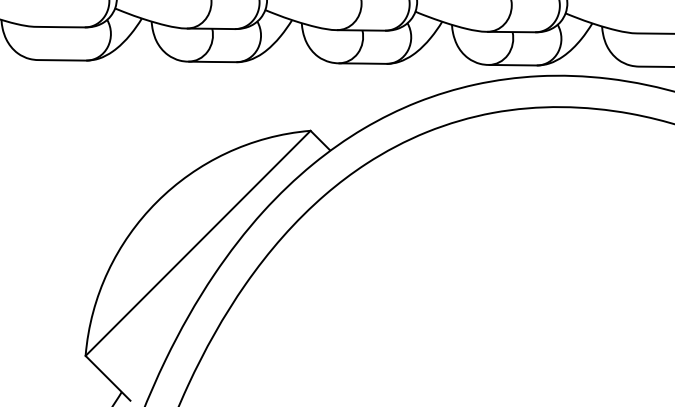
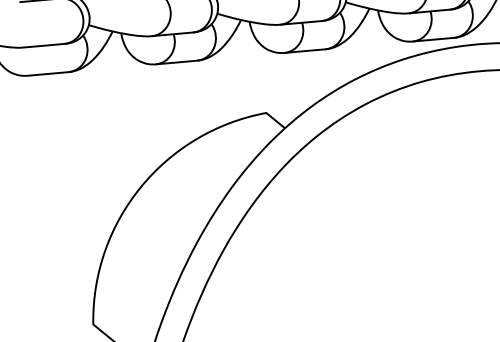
line: (197, 242) -> (179, 218), removed

